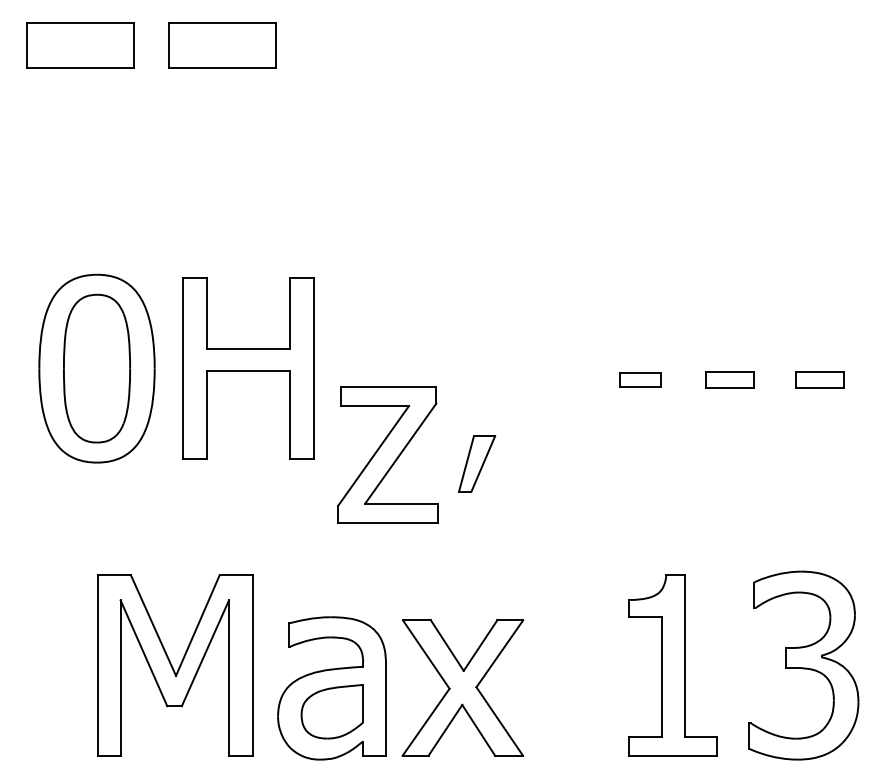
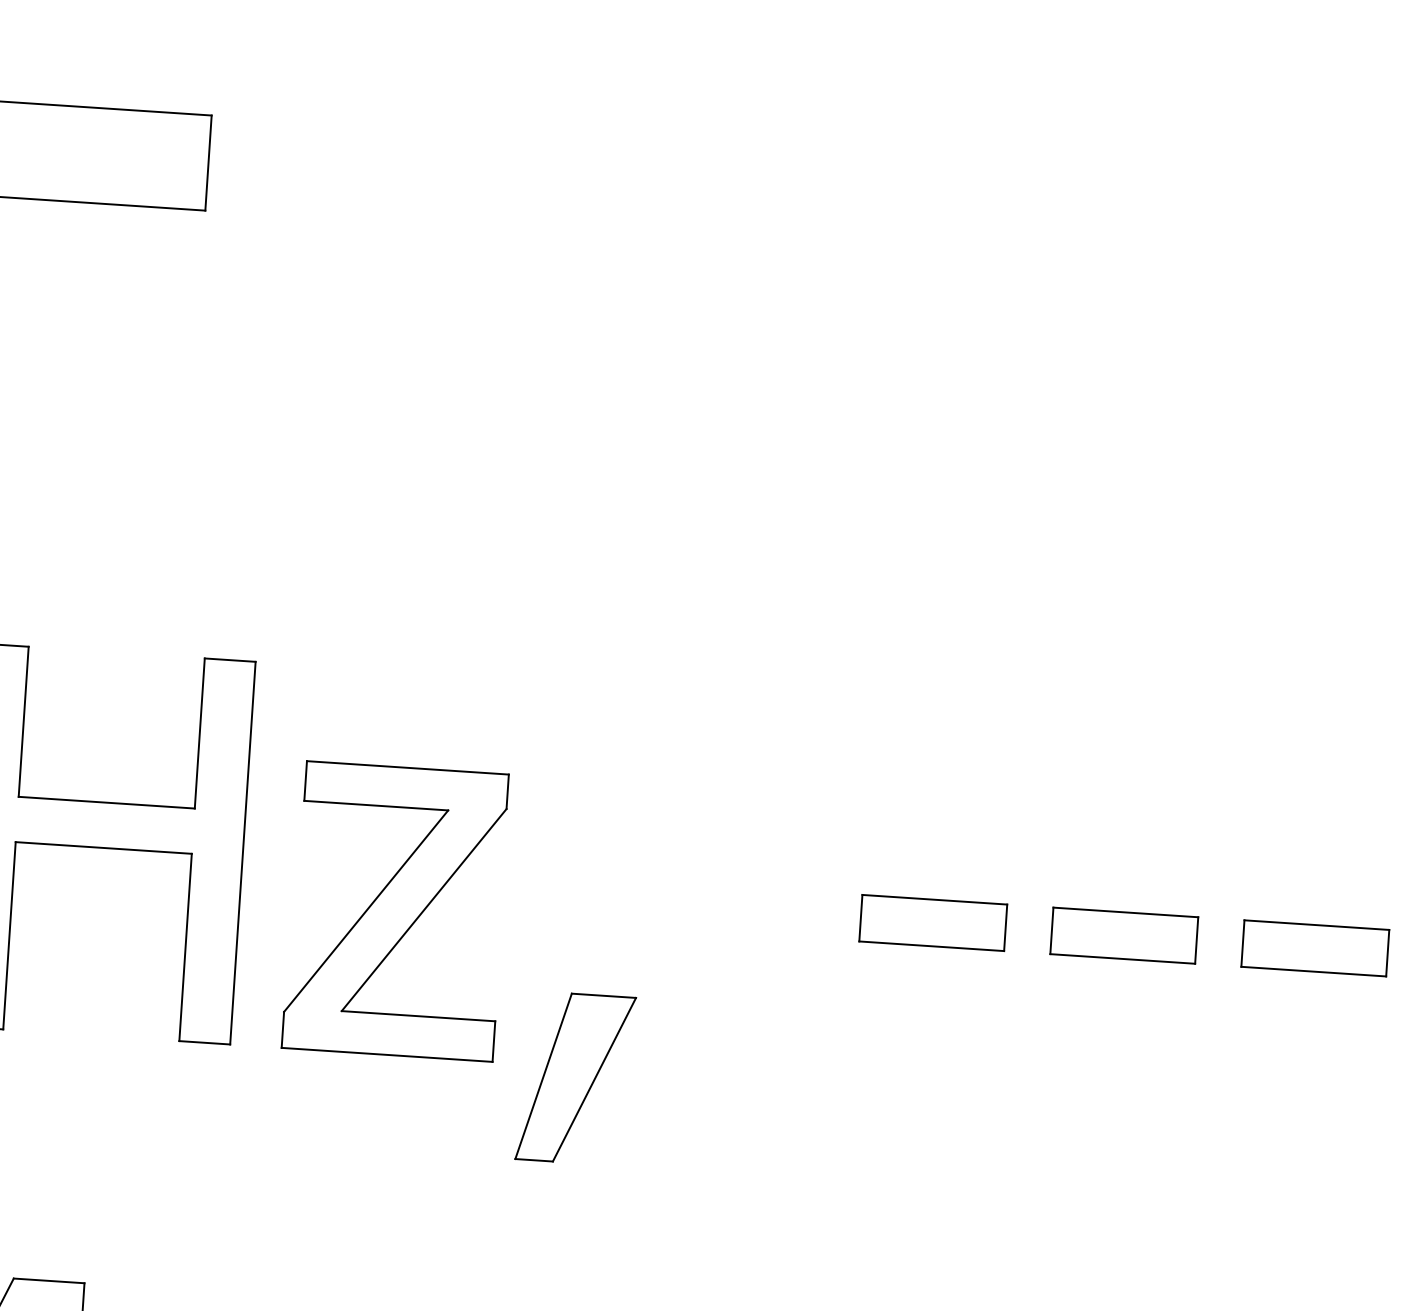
part: (639, 379) -> (932, 922), size x1.67
part: (729, 379) -> (1122, 934), size x1.43
part: (819, 379) -> (1313, 947), size x1.43
part: (387, 454) -> (395, 909), moved
part: (476, 463) -> (574, 1077), size x1.43

